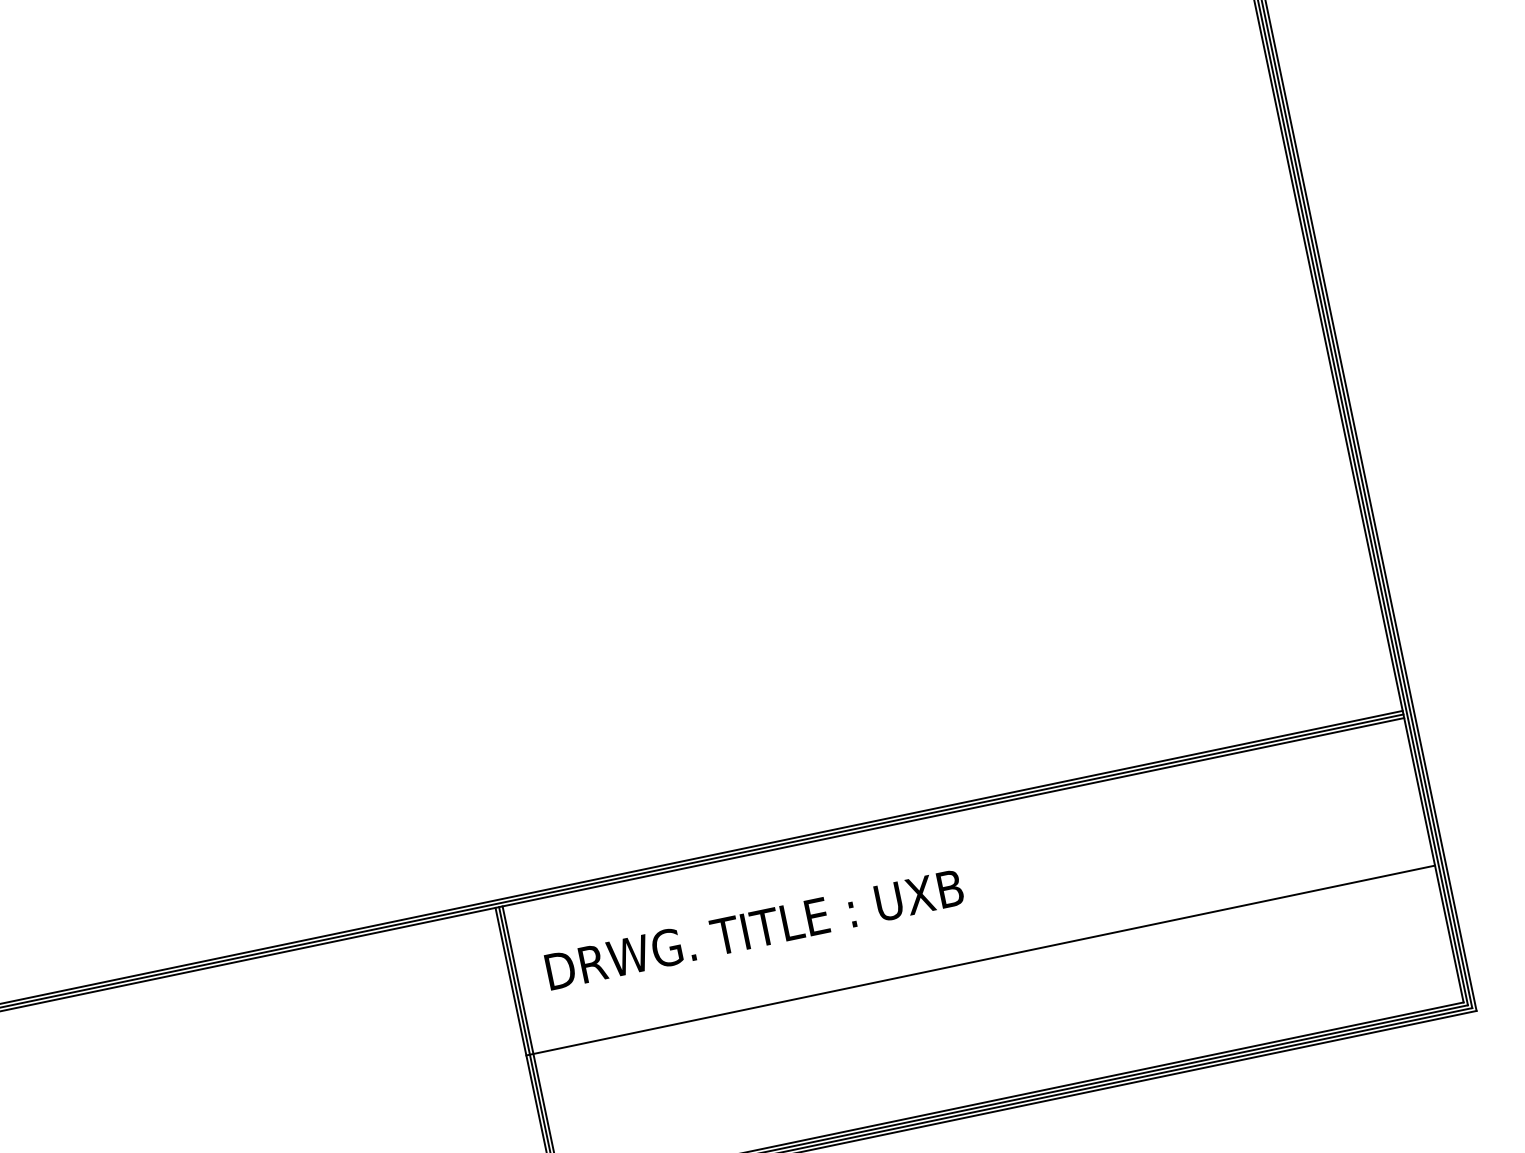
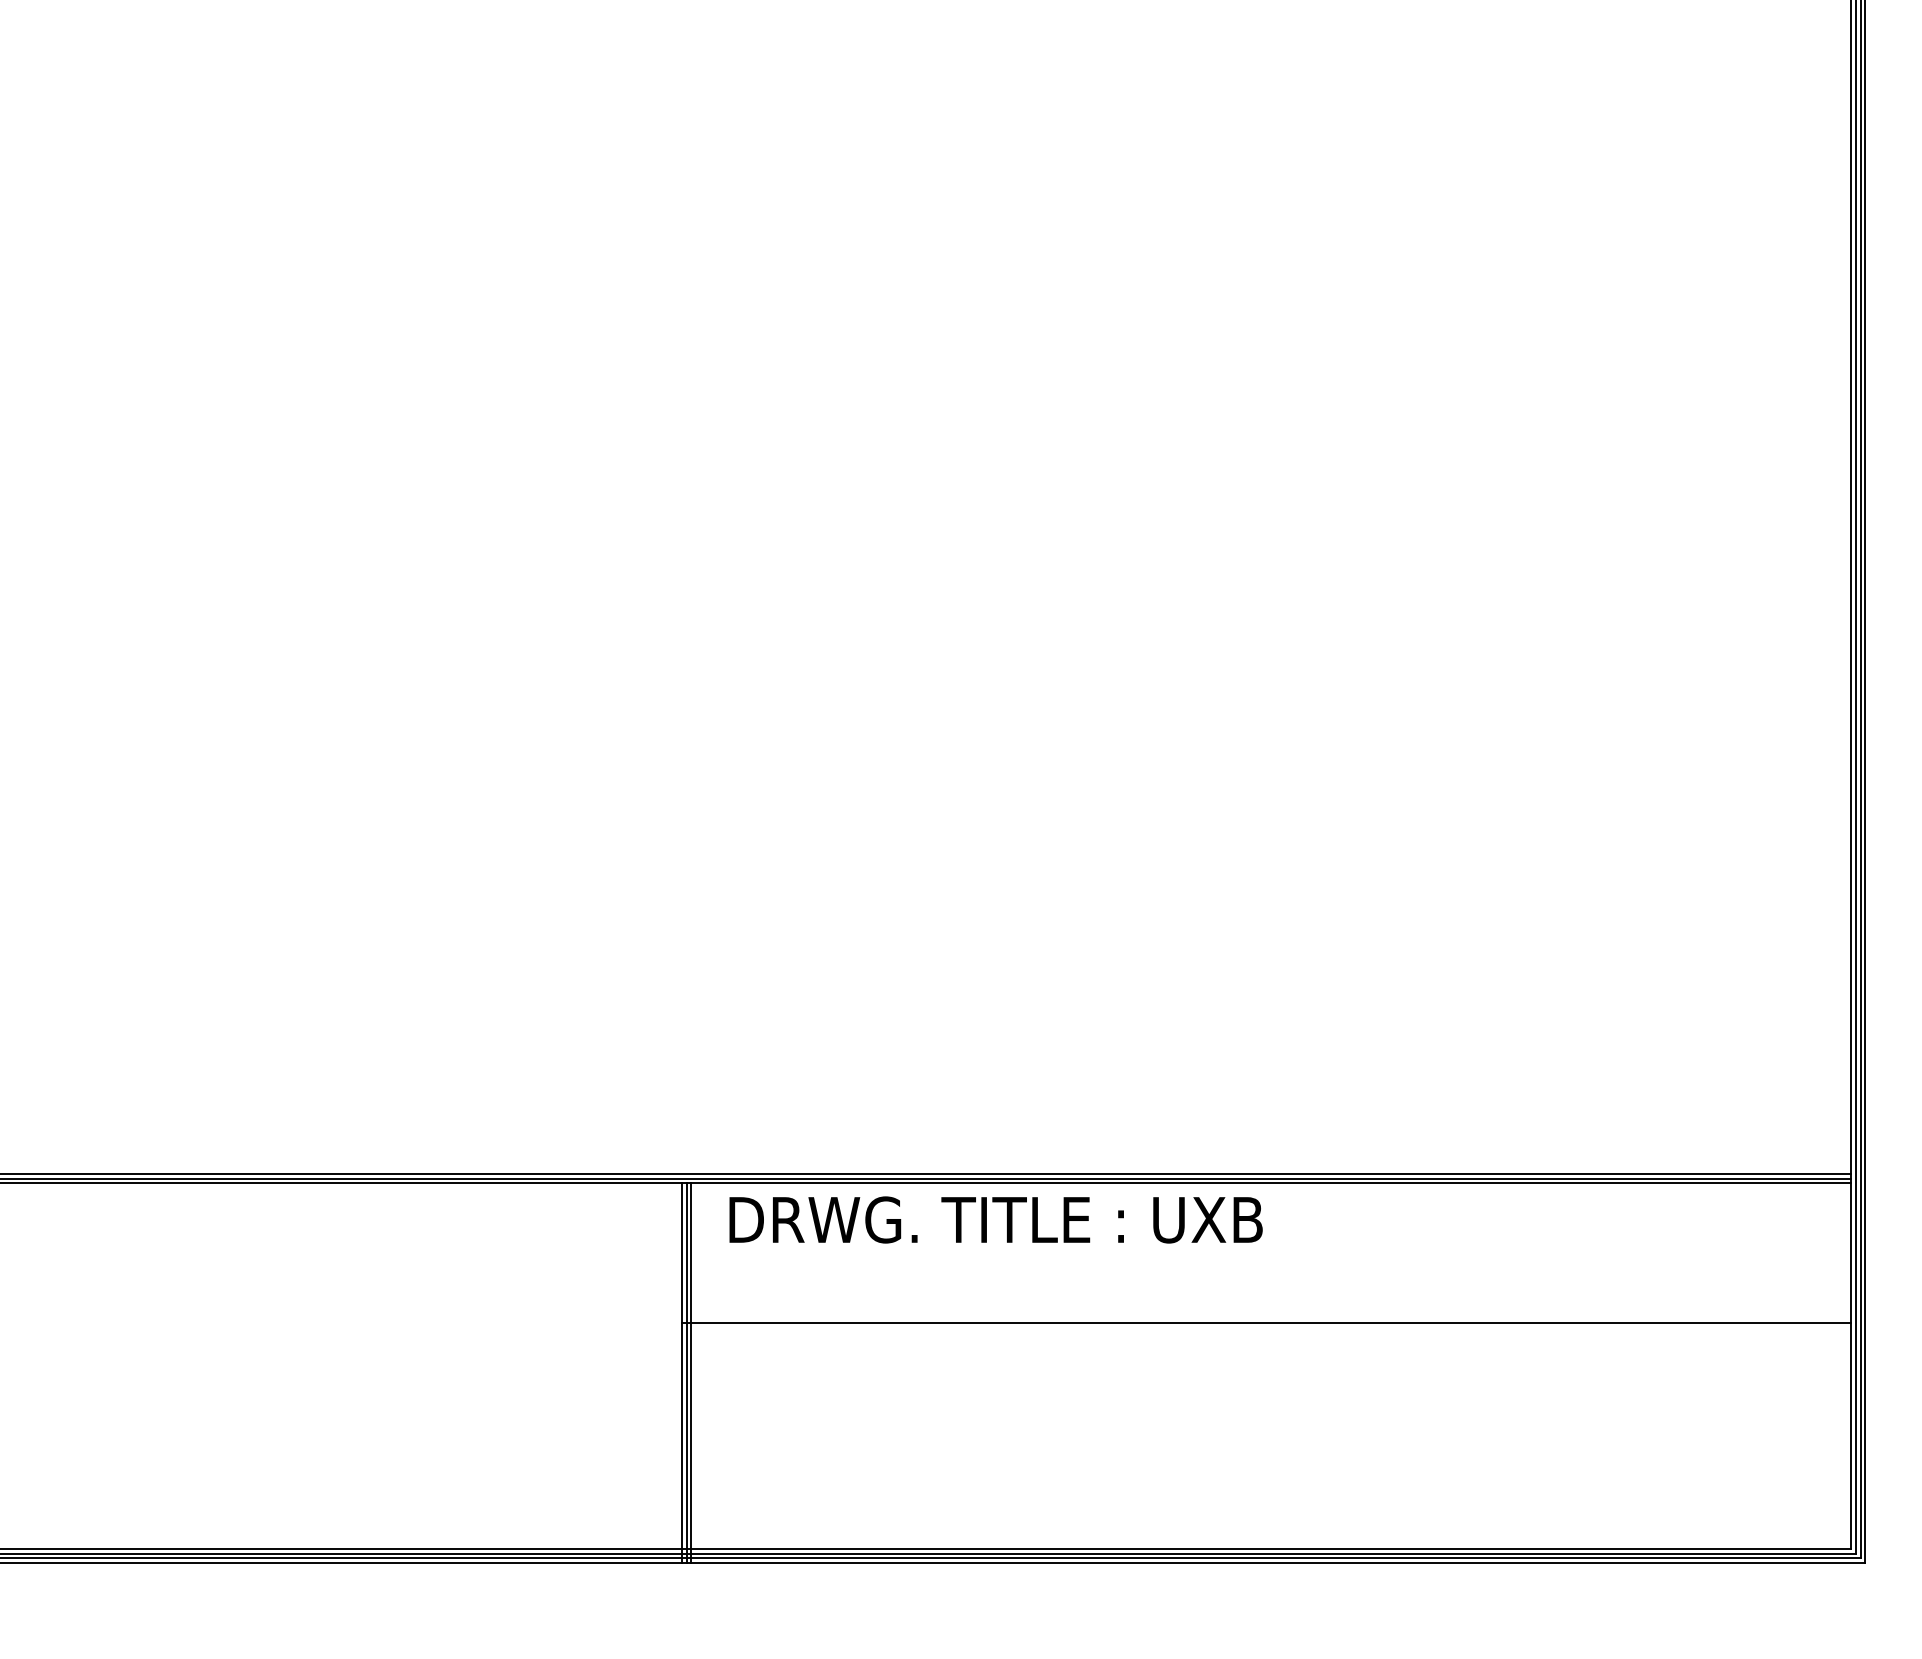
text: (754, 929) -> (995, 1219), moved
line: (980, 960) -> (1266, 1323), moved

